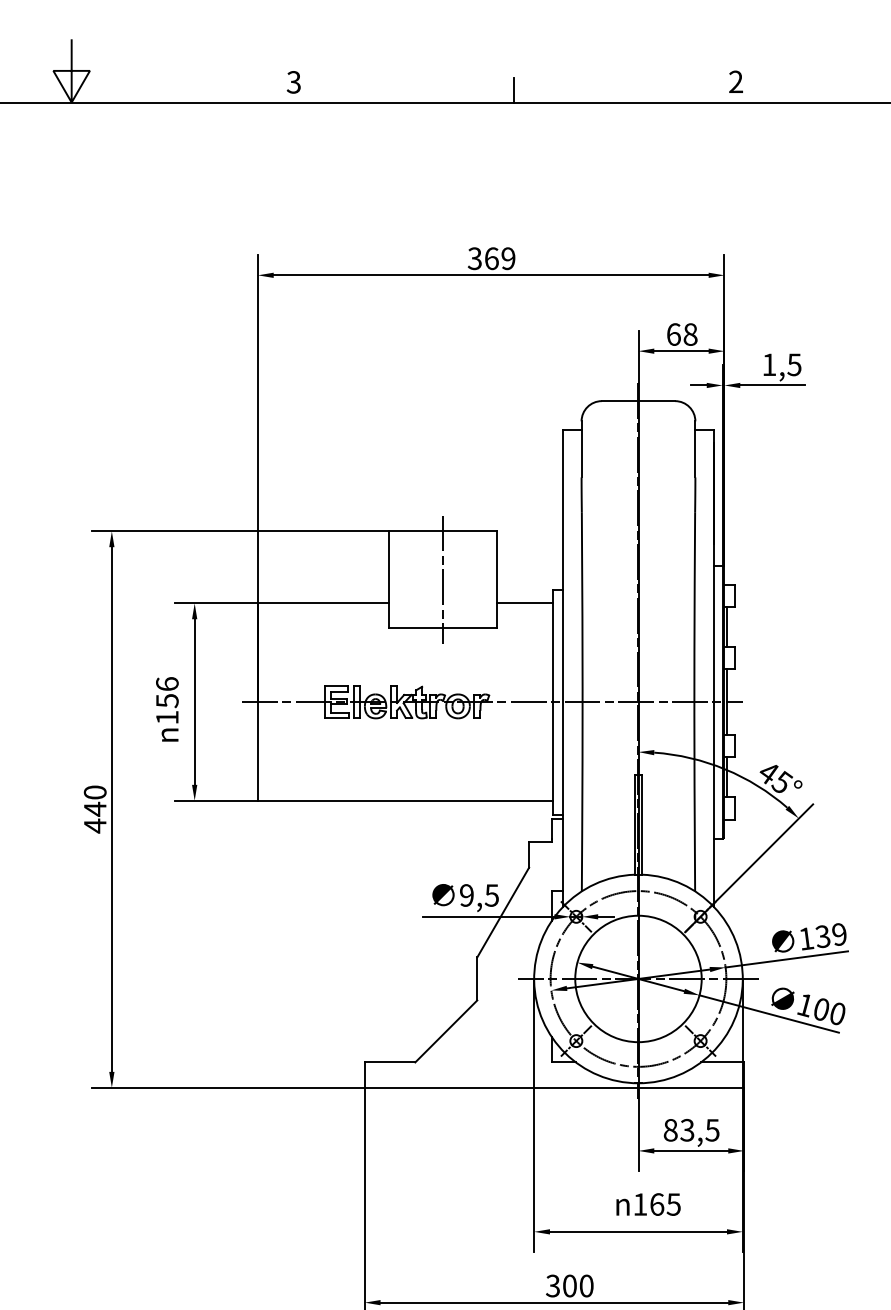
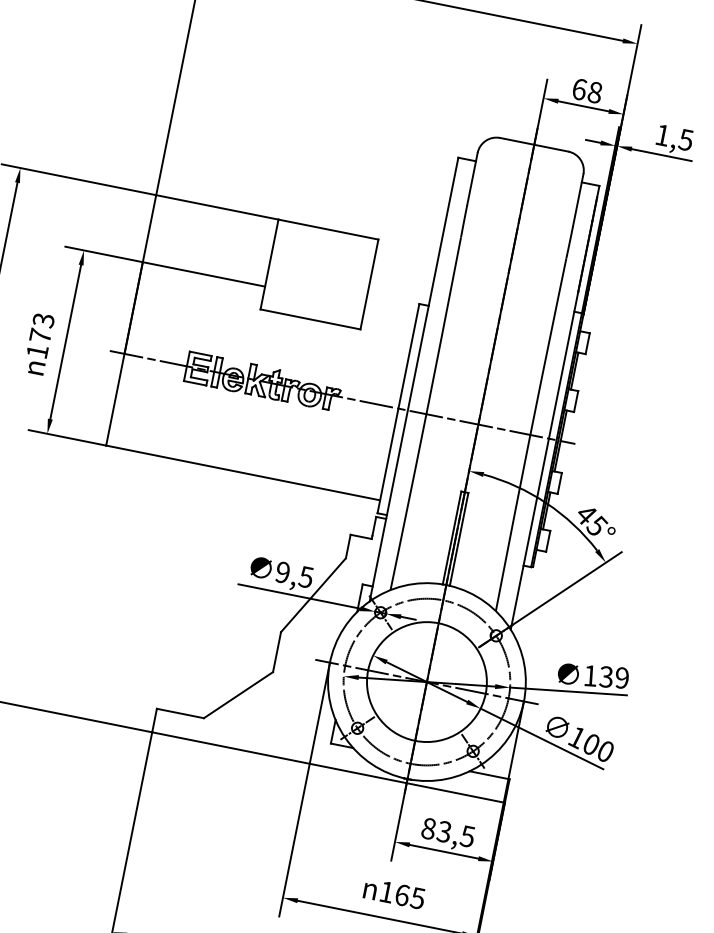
line: (443, 579) -> (319, 274), removed
line: (524, 603) -> (390, 311), removed
text: (167, 692) -> (42, 328), n156 -> n173

